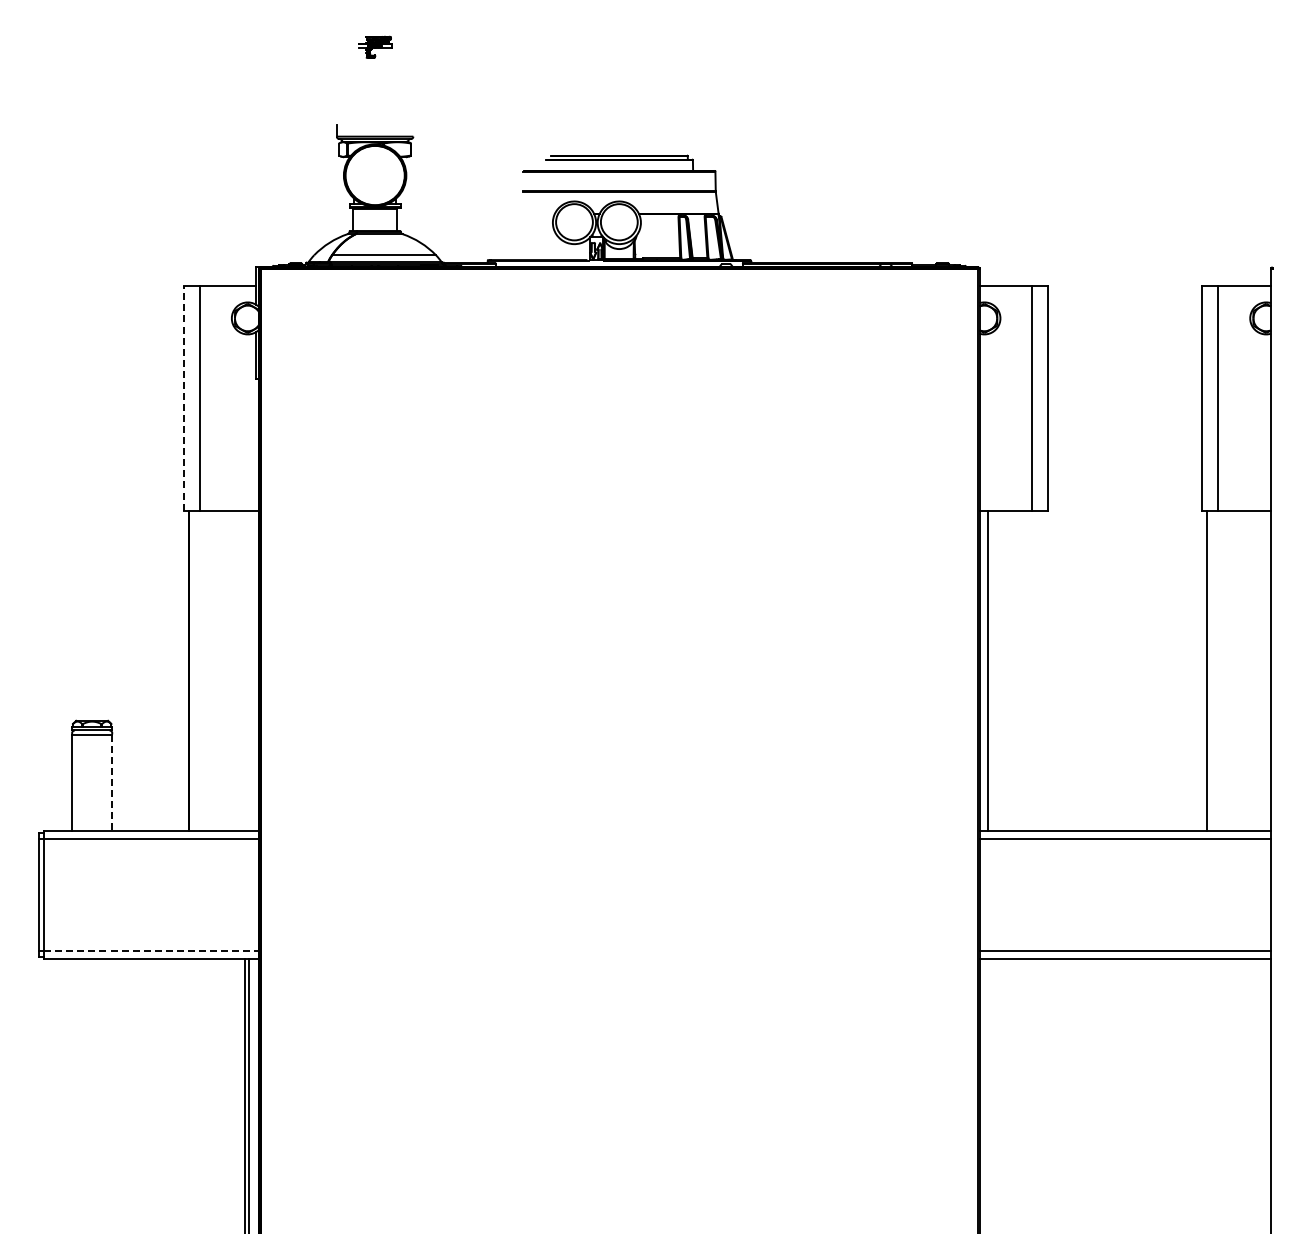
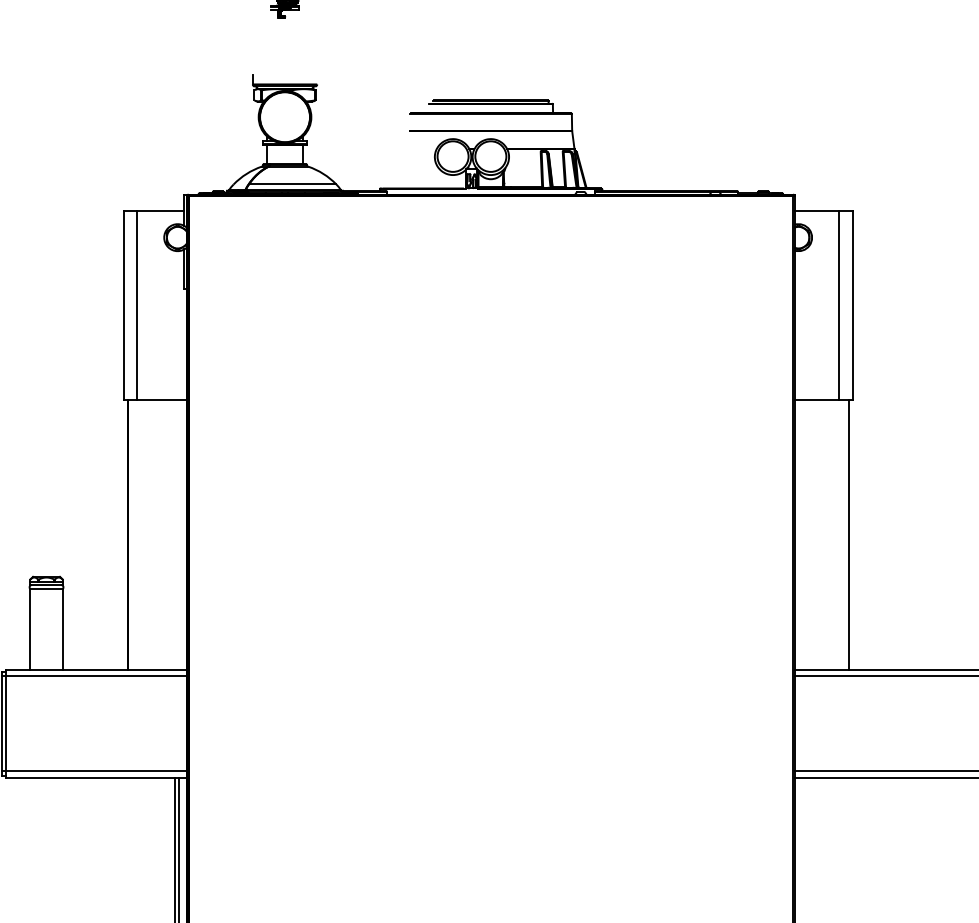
line: (183, 398) -> (123, 305), dashed -> solid
line: (987, 670) -> (848, 534), moved
line: (112, 783) -> (63, 629), dashed -> solid
line: (152, 950) -> (97, 770), dashed -> solid

